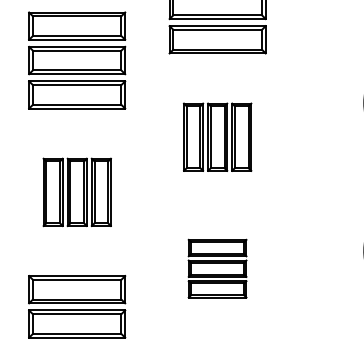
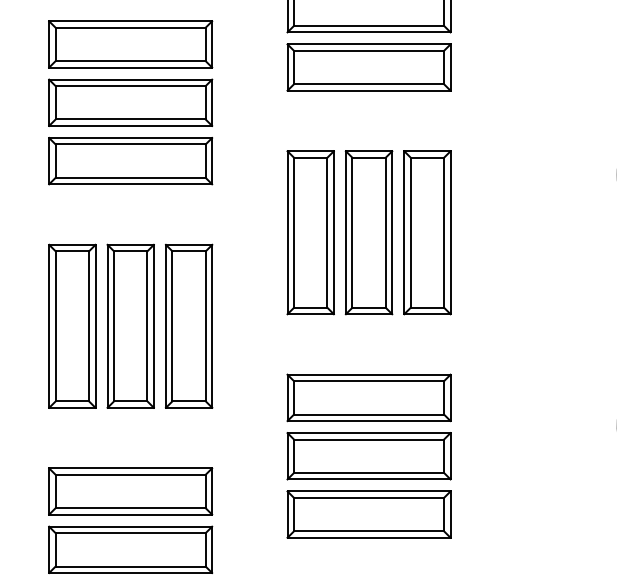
part: (217, 137) -> (368, 233), size x1.43
part: (77, 192) -> (131, 326), size x1.43
part: (217, 268) -> (368, 455), size x1.67

